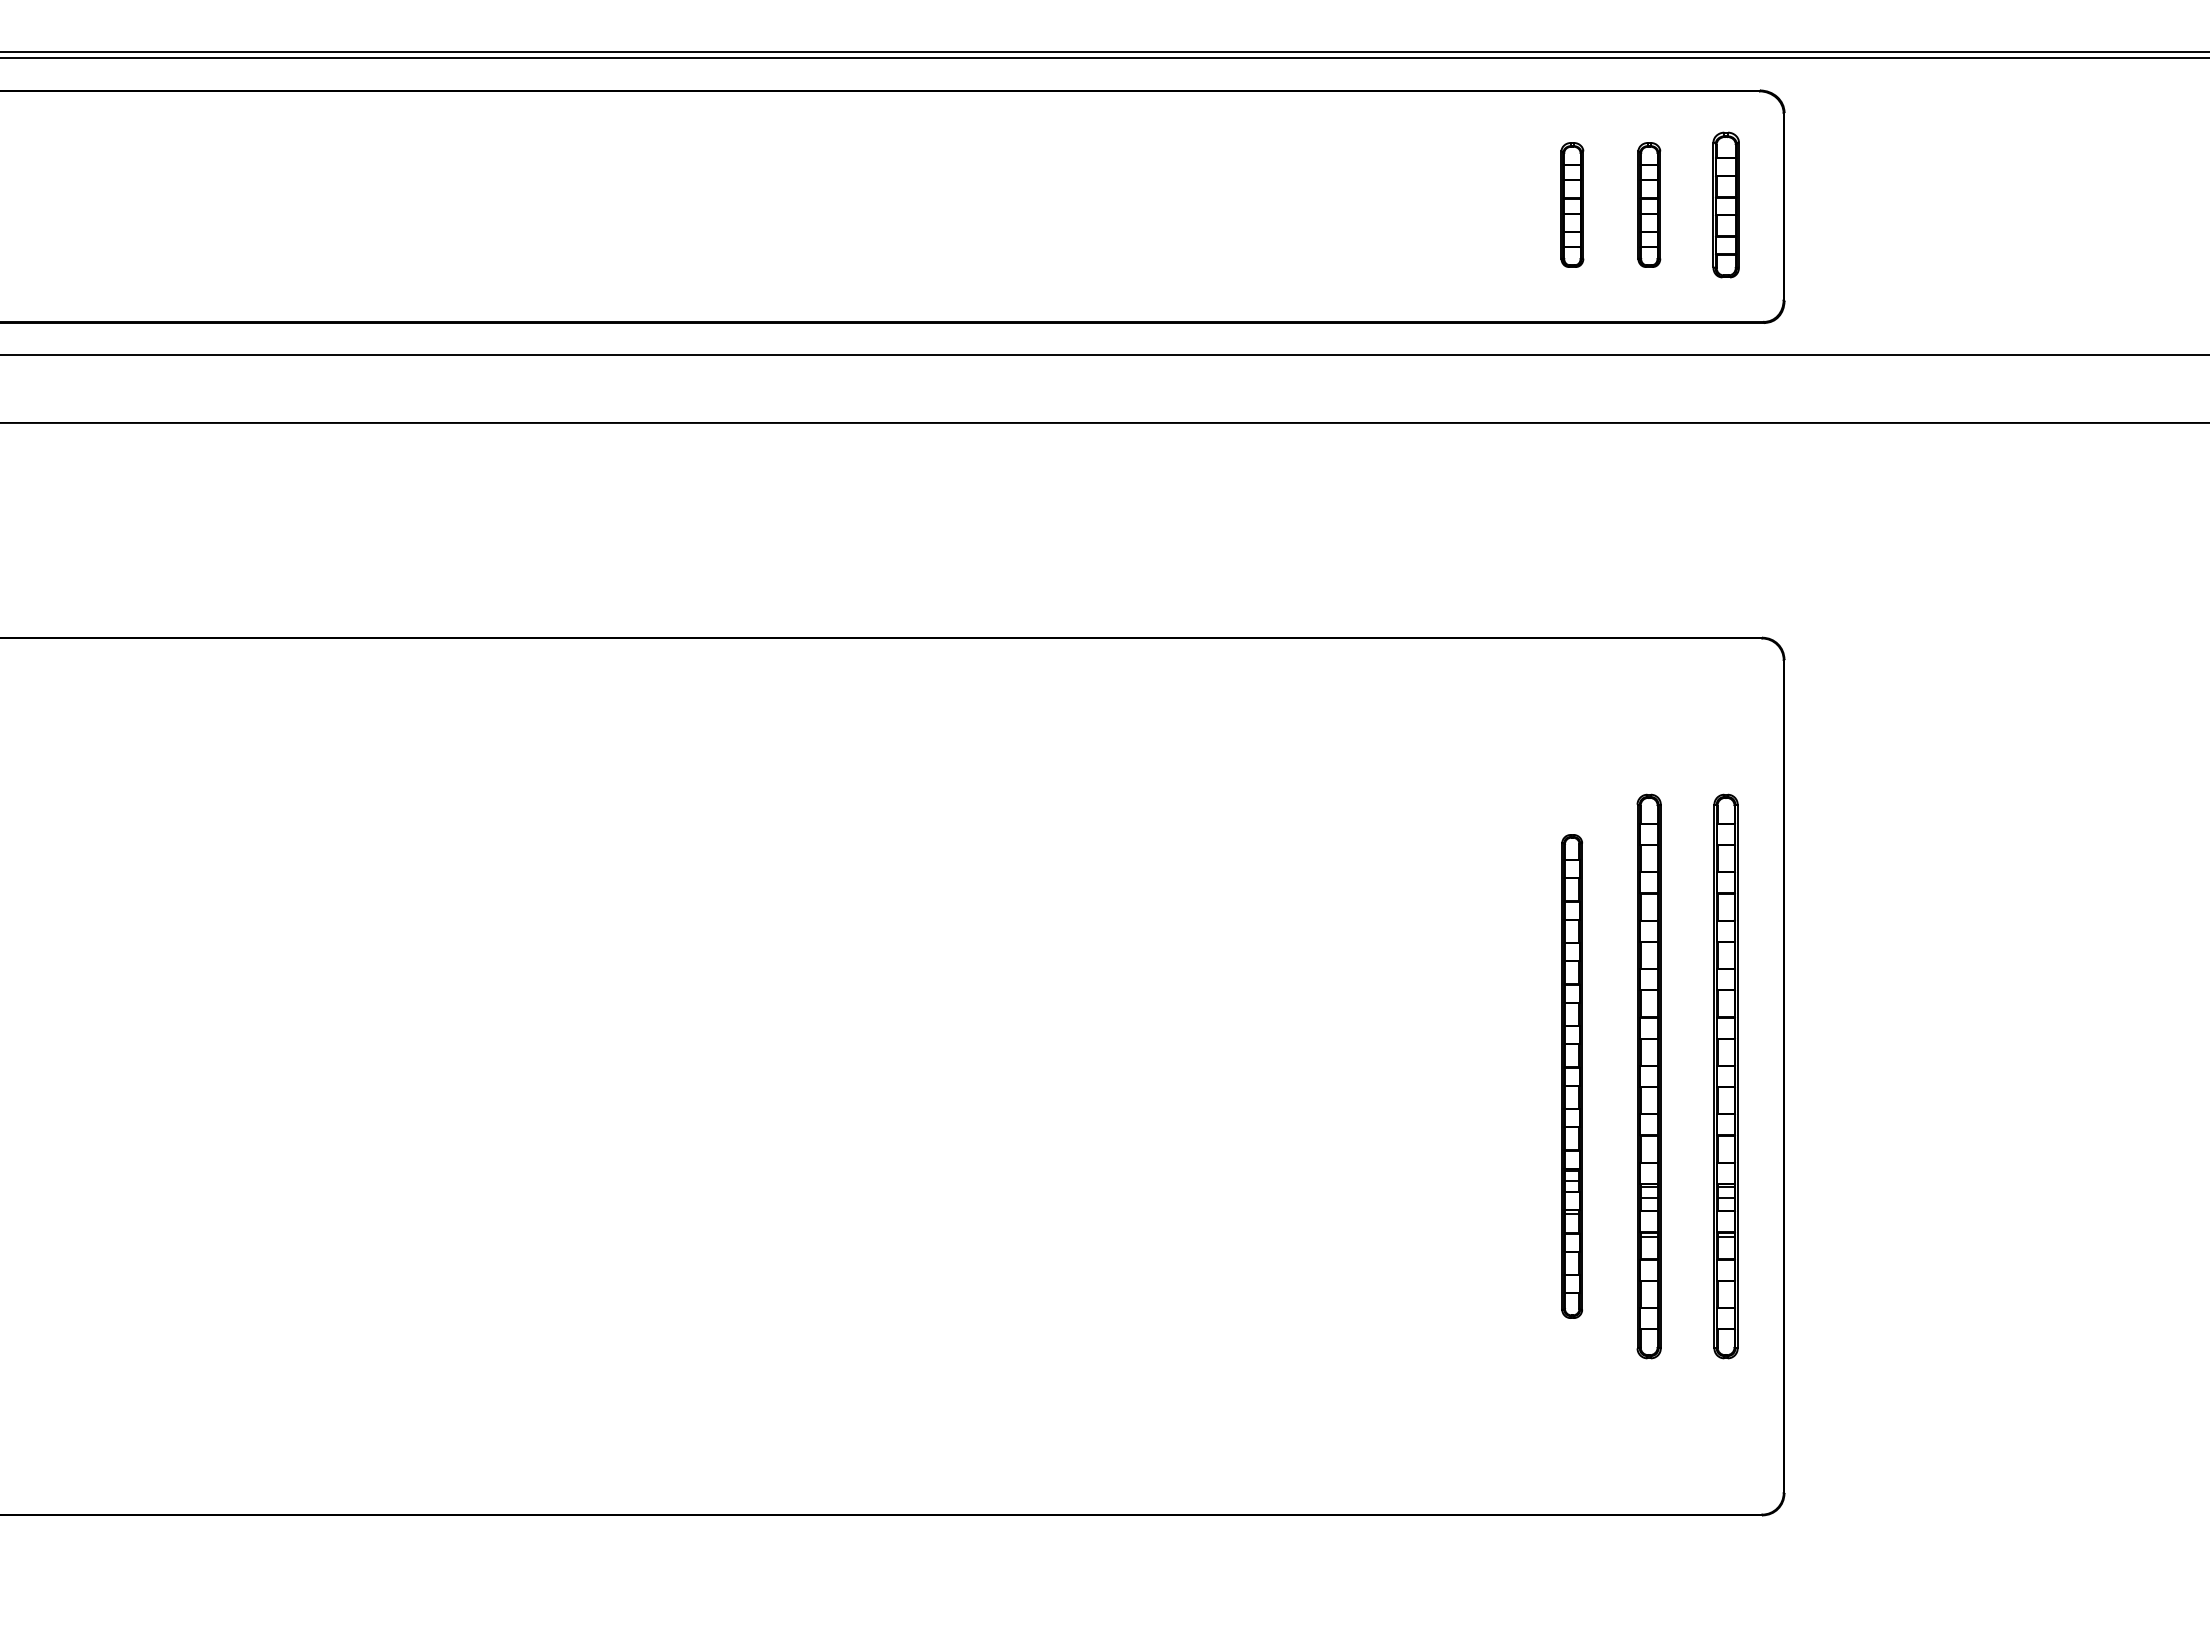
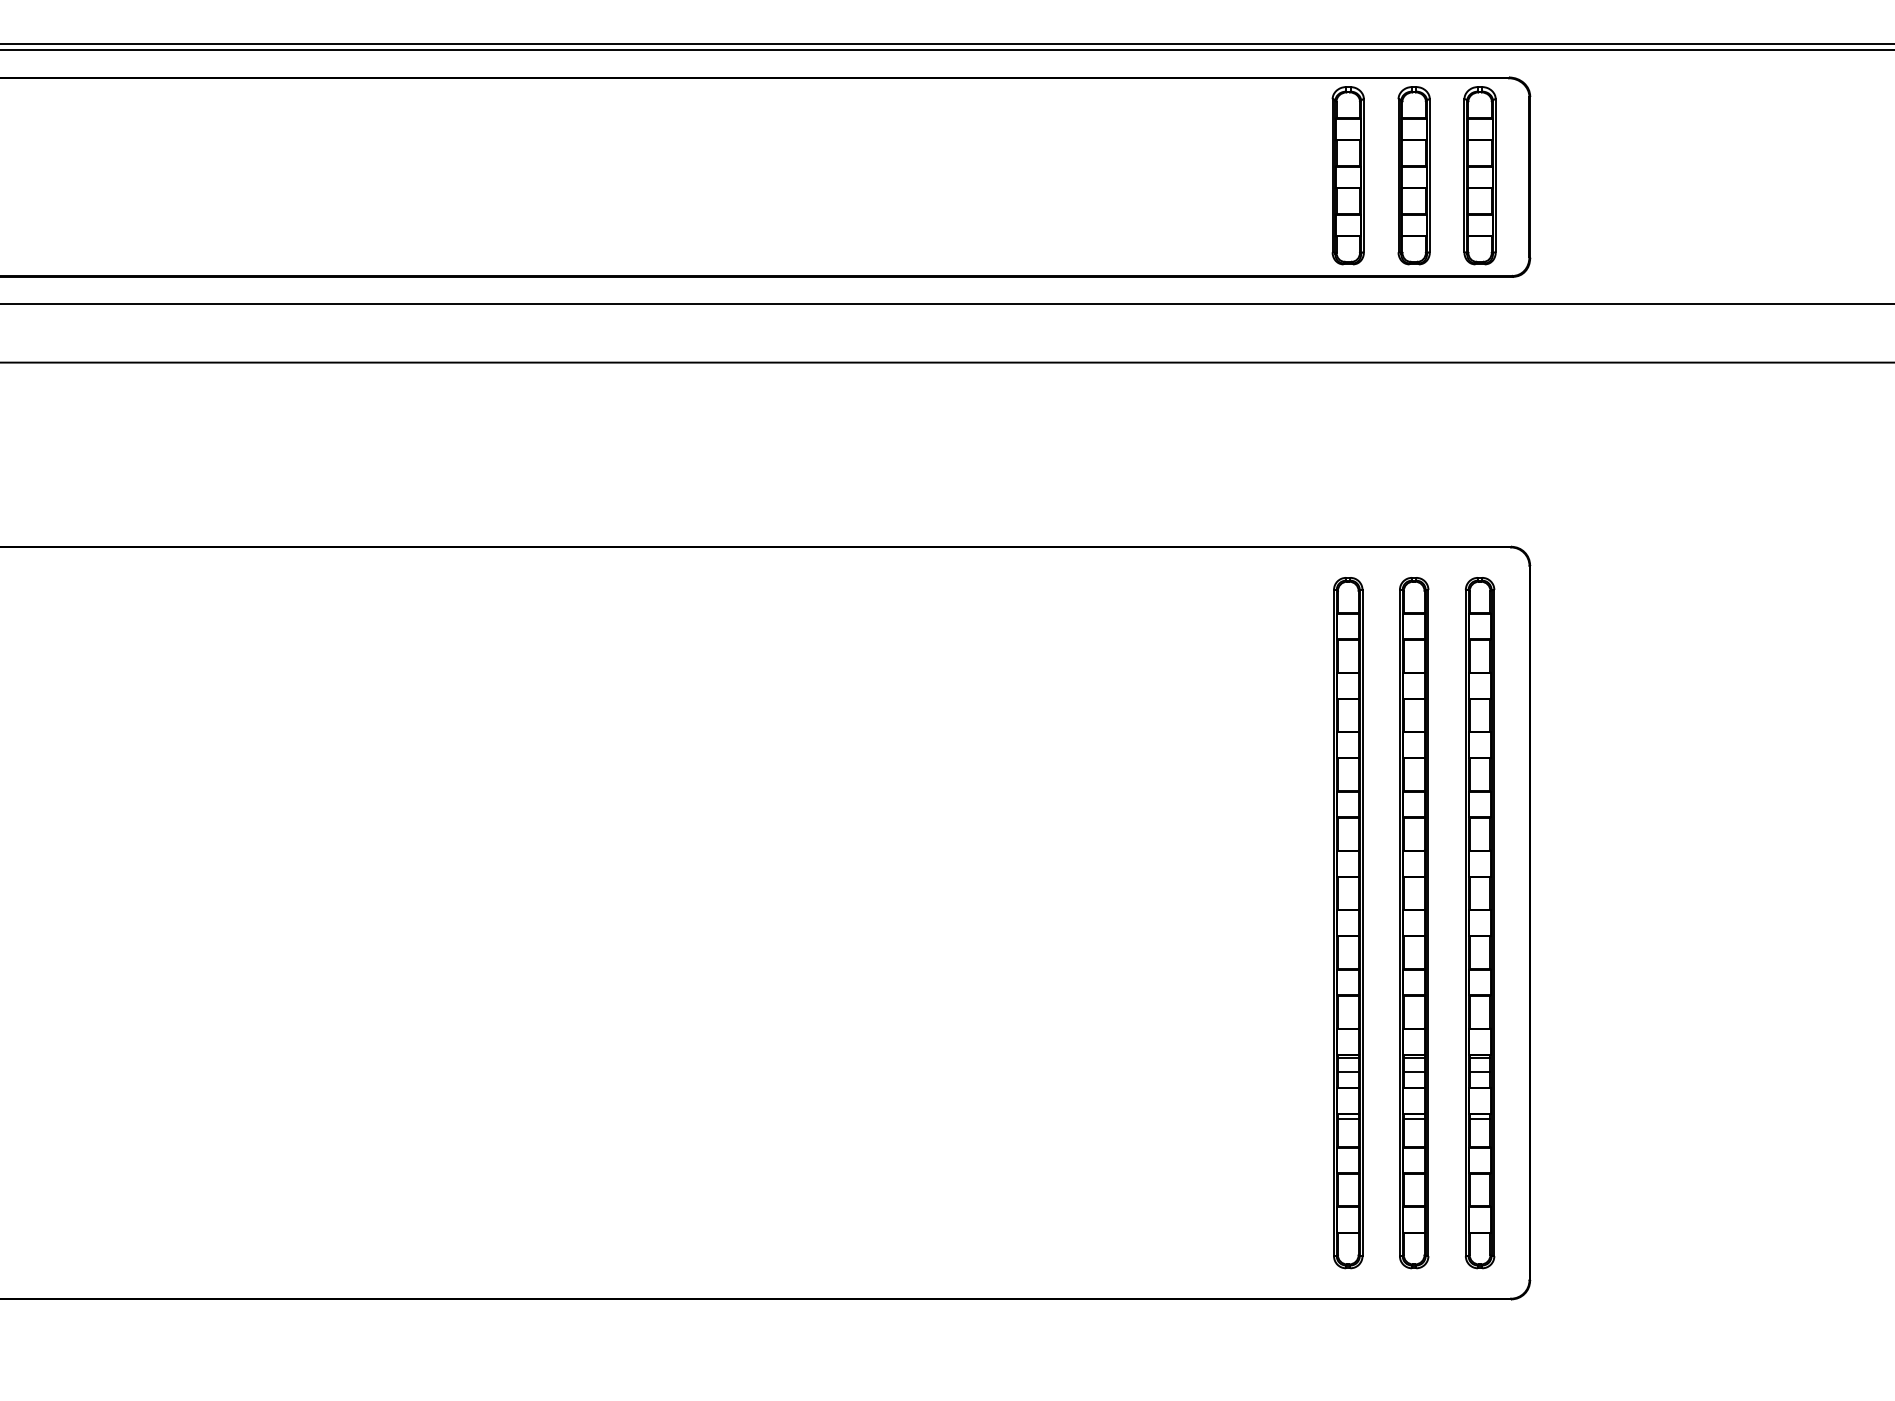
part: (1572, 204) -> (1348, 175), size x1.67
part: (1649, 204) -> (1414, 175), size x1.67
part: (1726, 204) -> (1480, 175), size x1.43
part: (1571, 1076) -> (1347, 923), size x1.67
part: (1648, 1076) -> (1413, 923), size x1.43
part: (1725, 1076) -> (1479, 923), size x1.43

